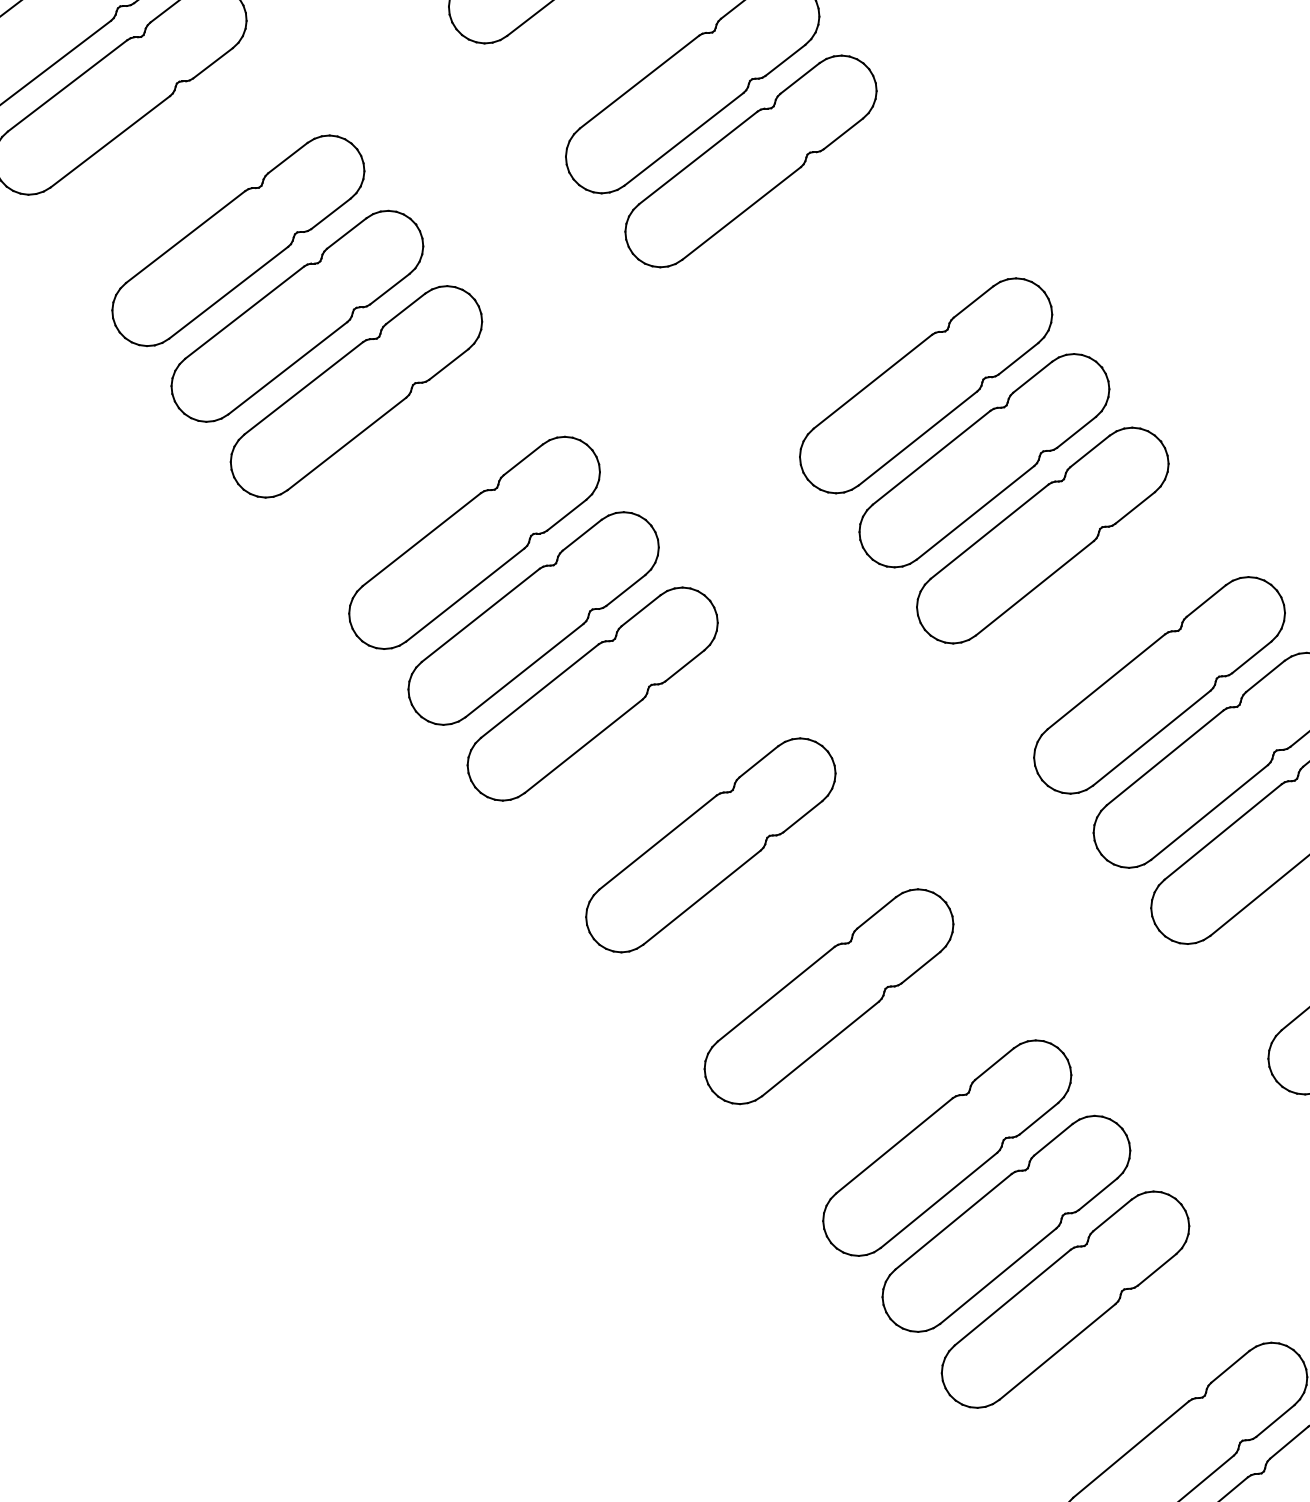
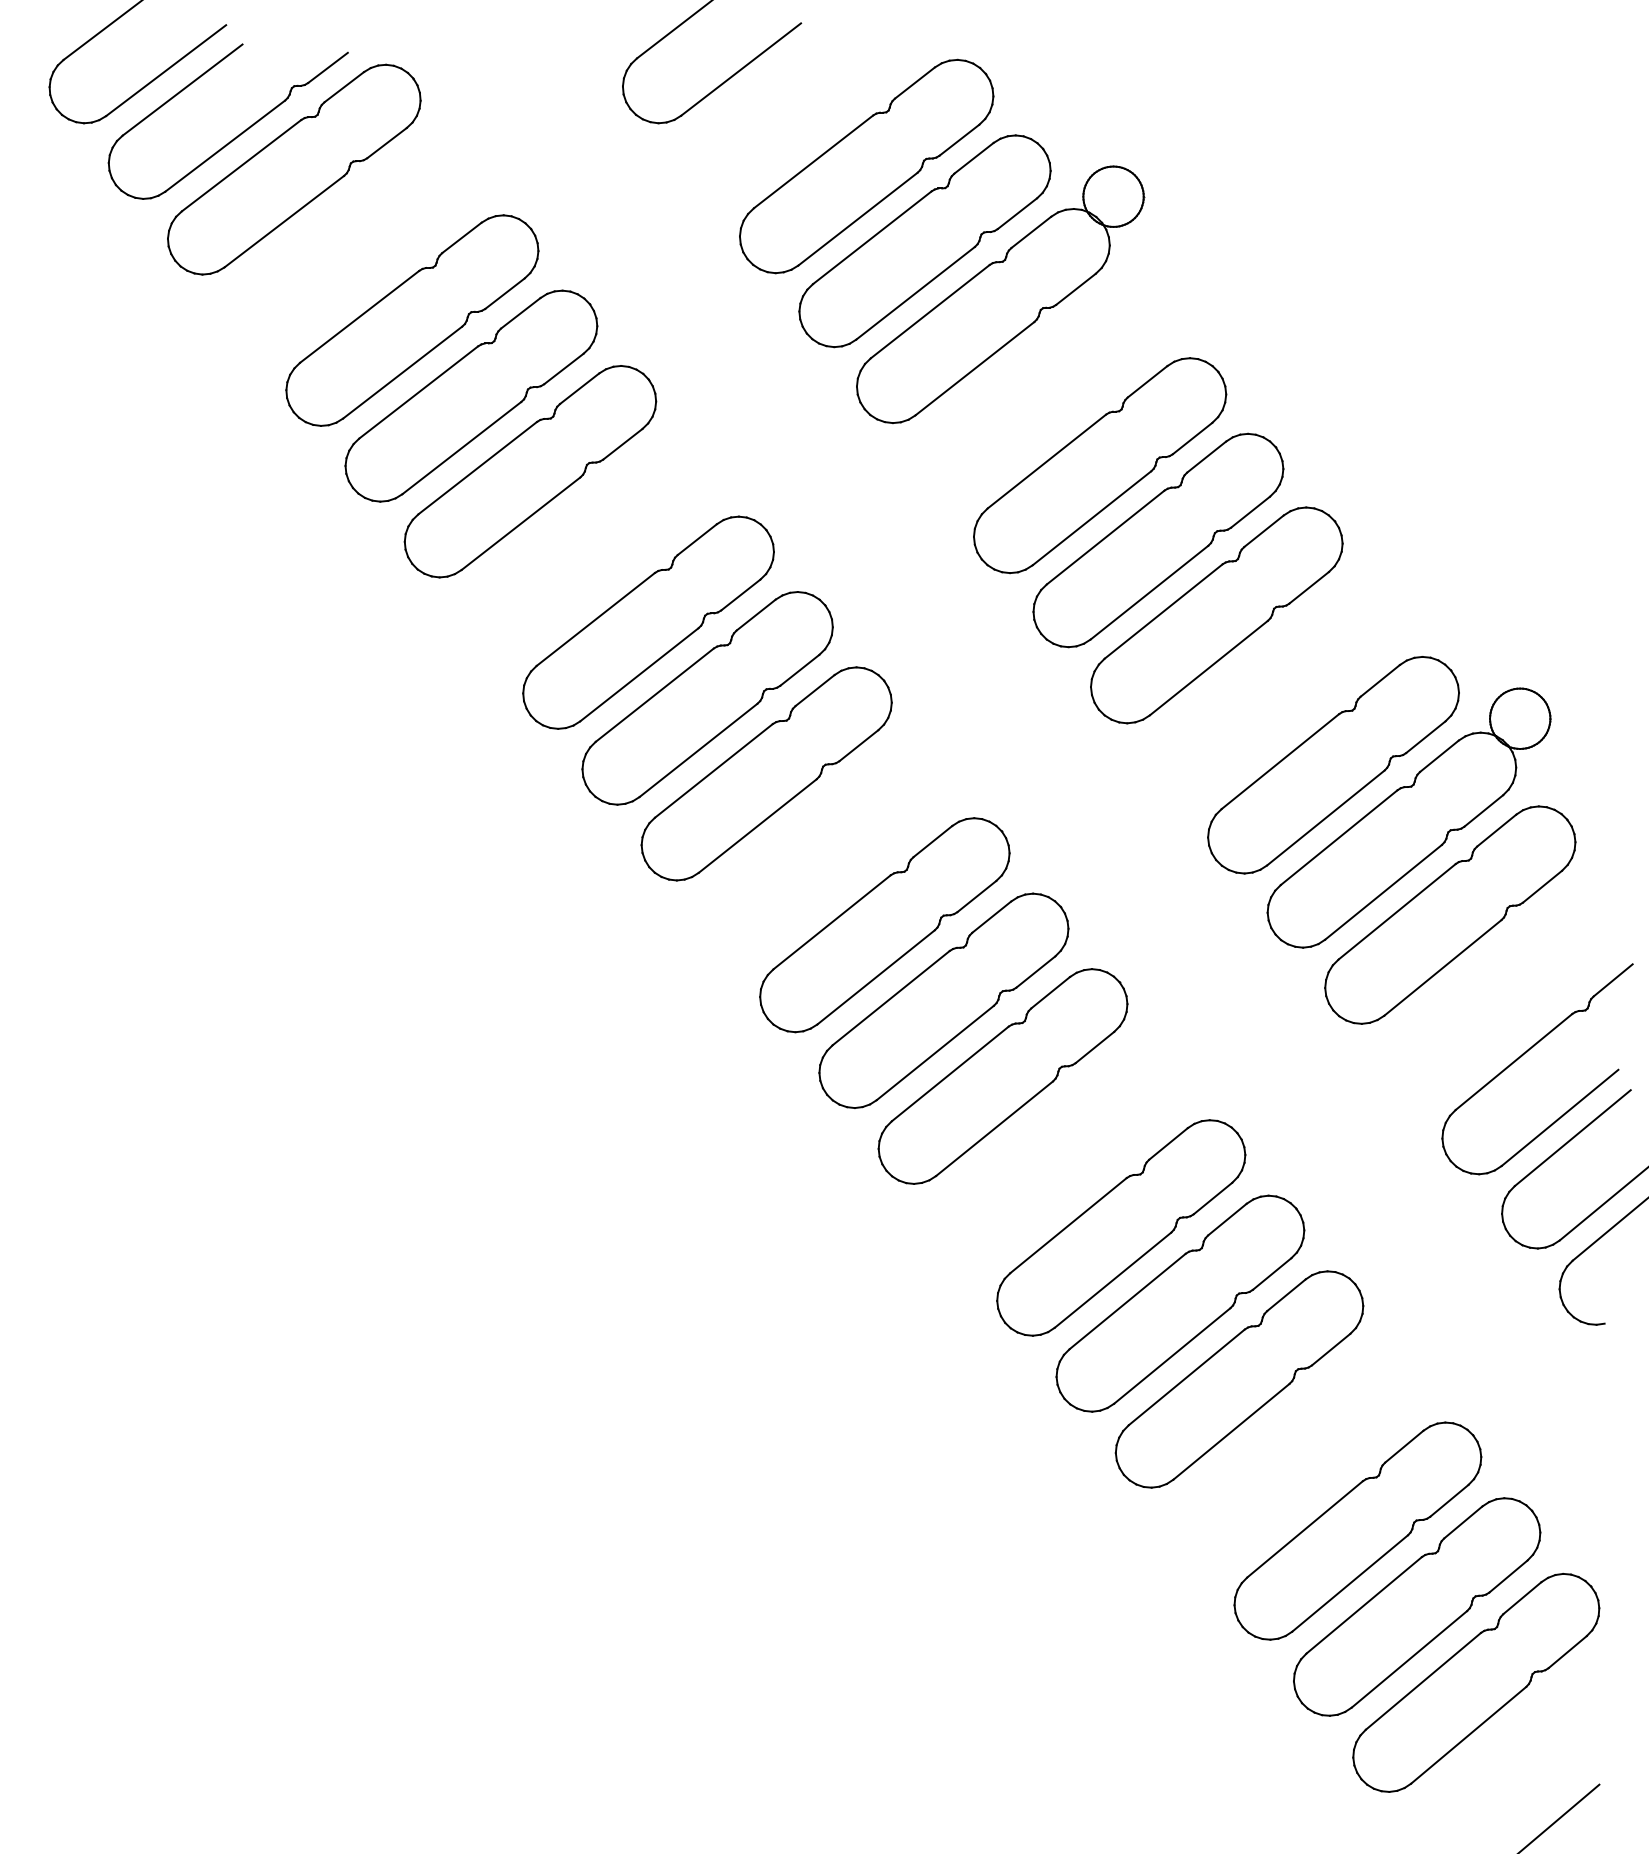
part: (826, 214) -> (1000, 294), added
part: (769, 920) -> (943, 1000), added

